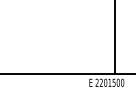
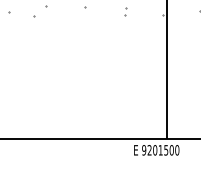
text: (97, 82) -> (144, 150), 2201500 -> 9201500

